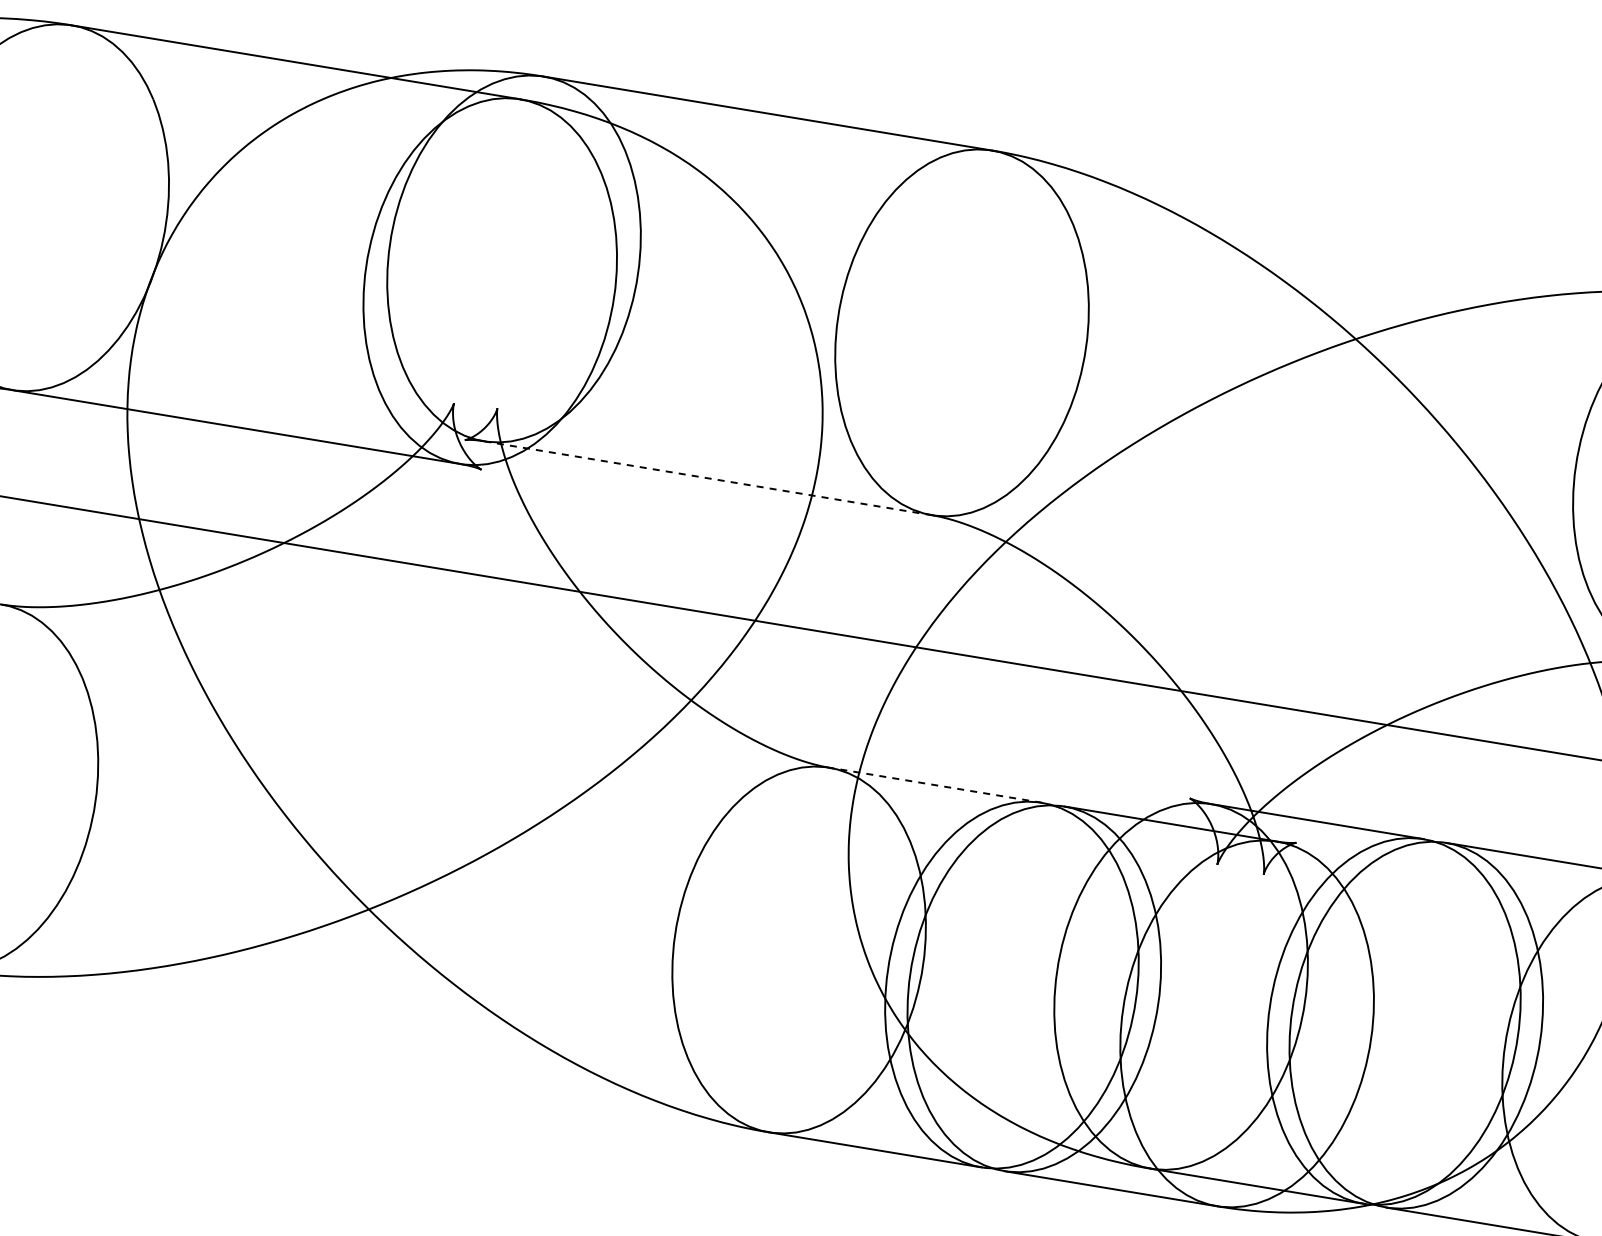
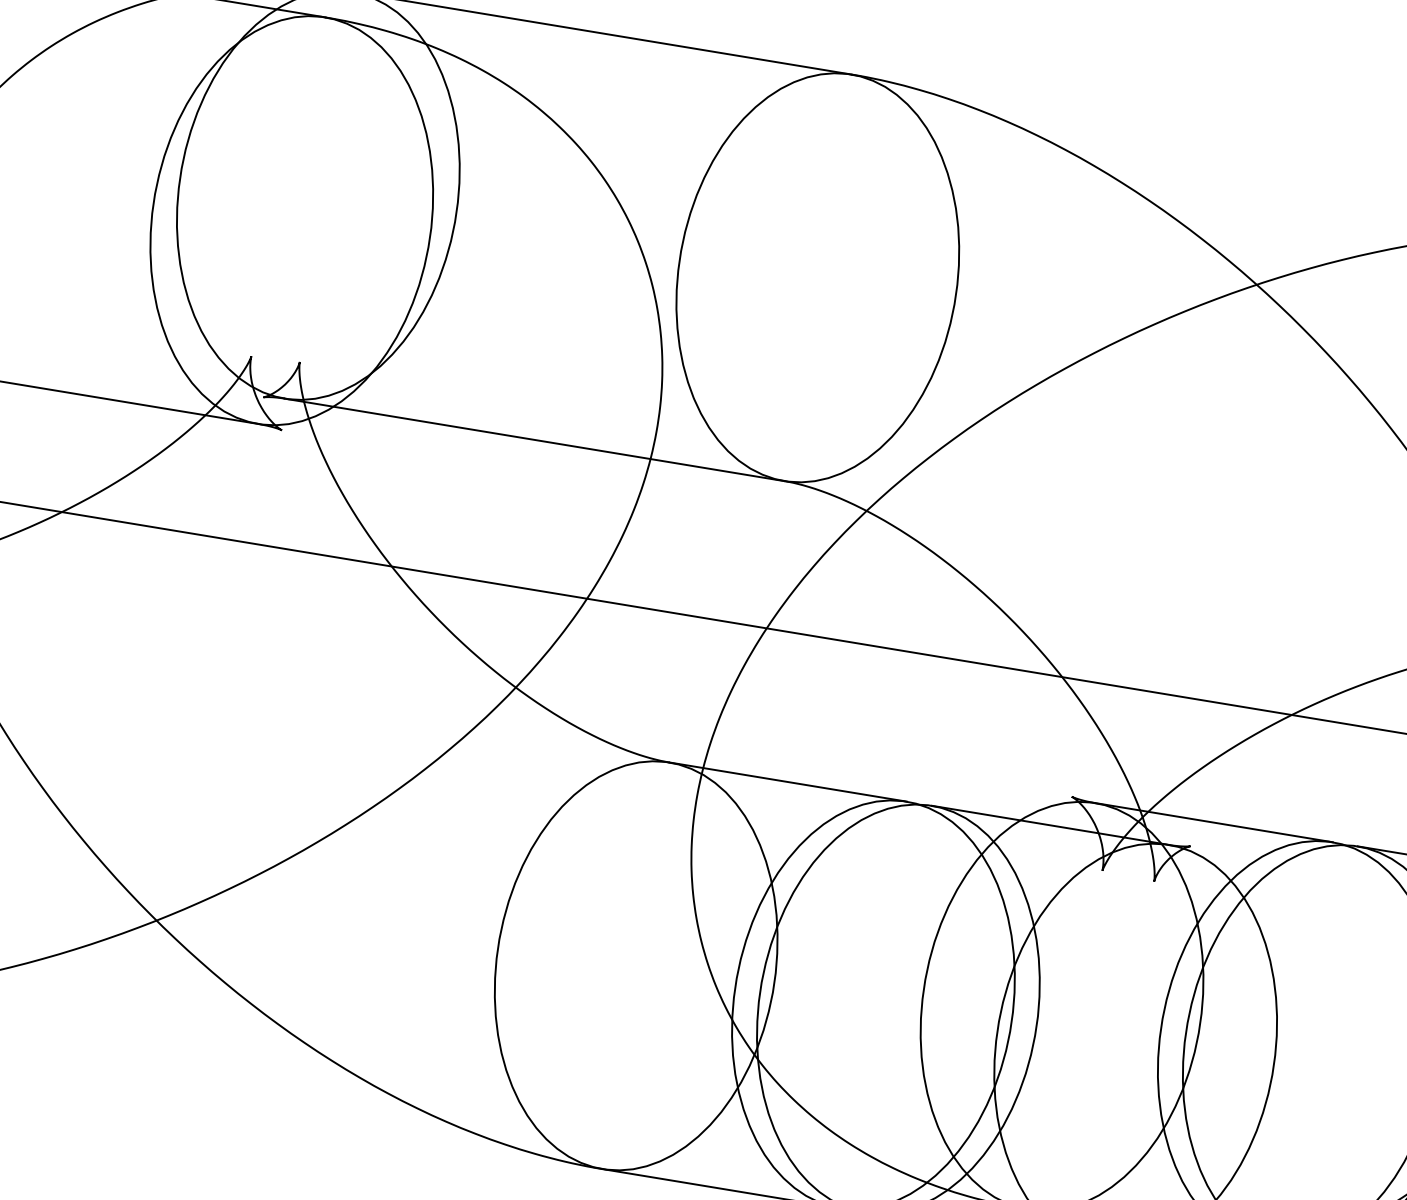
line: (708, 478) -> (535, 440), dashed -> solid
line: (935, 785) -> (788, 782), dashed -> solid

